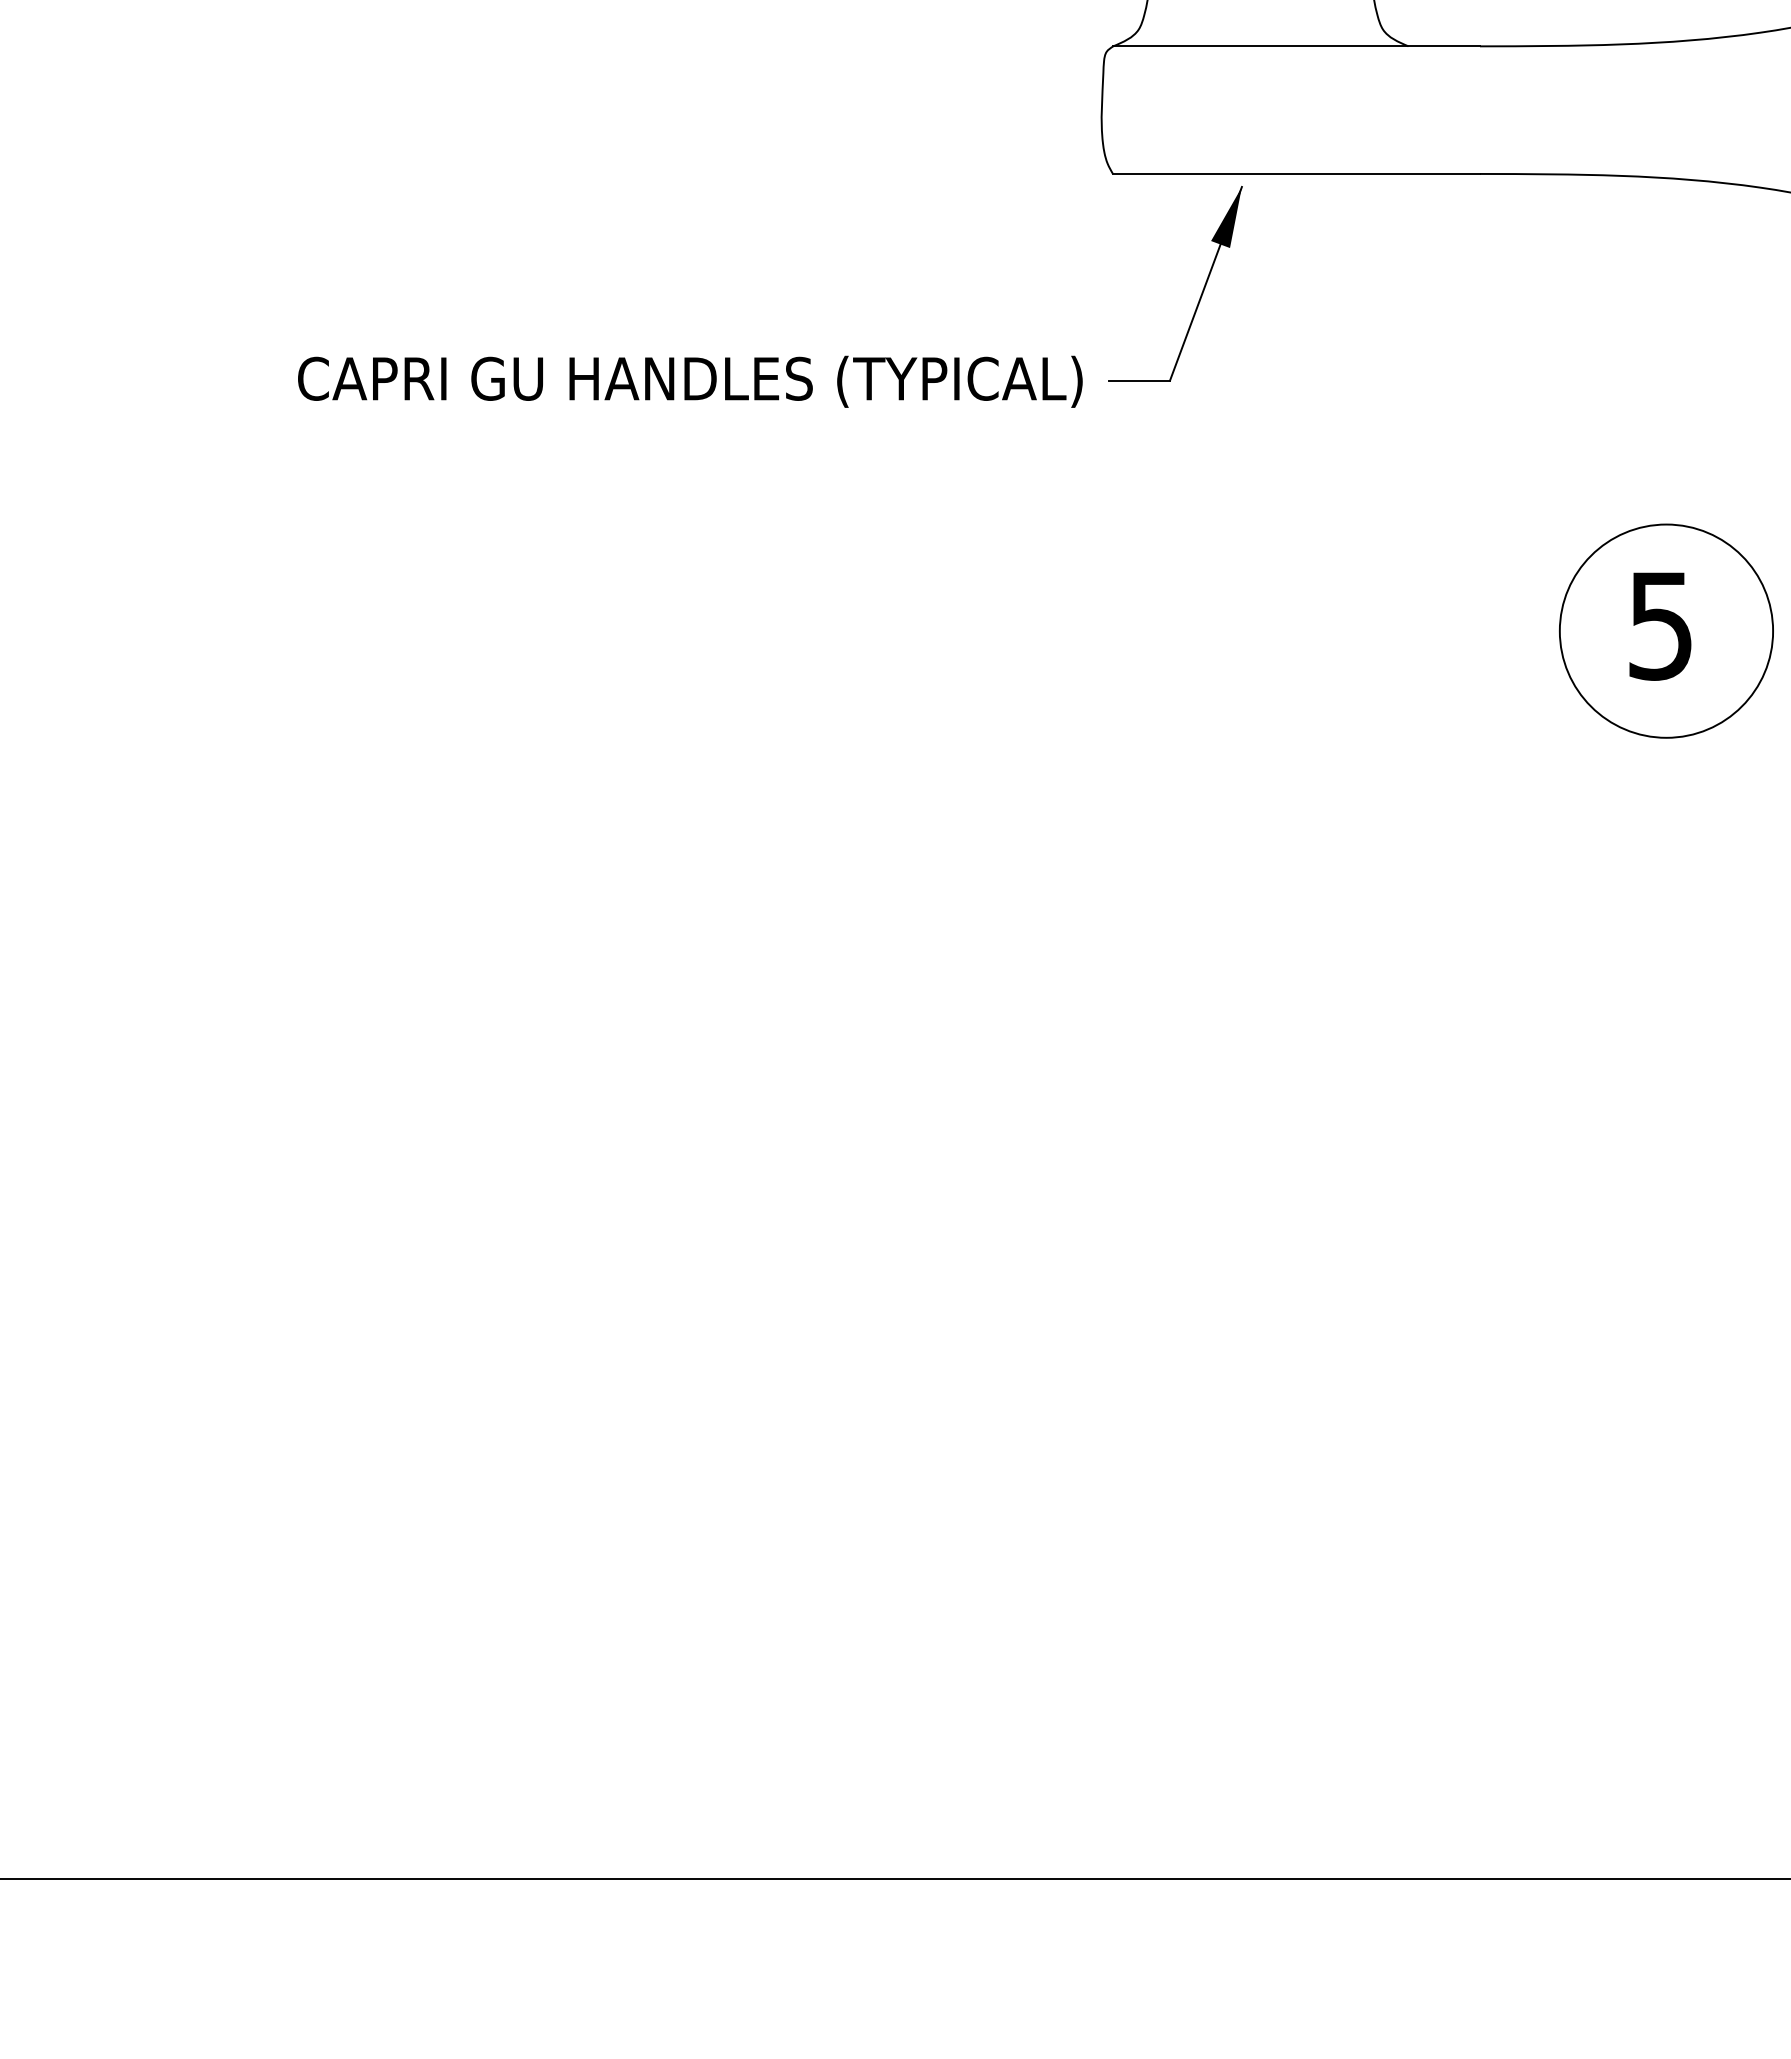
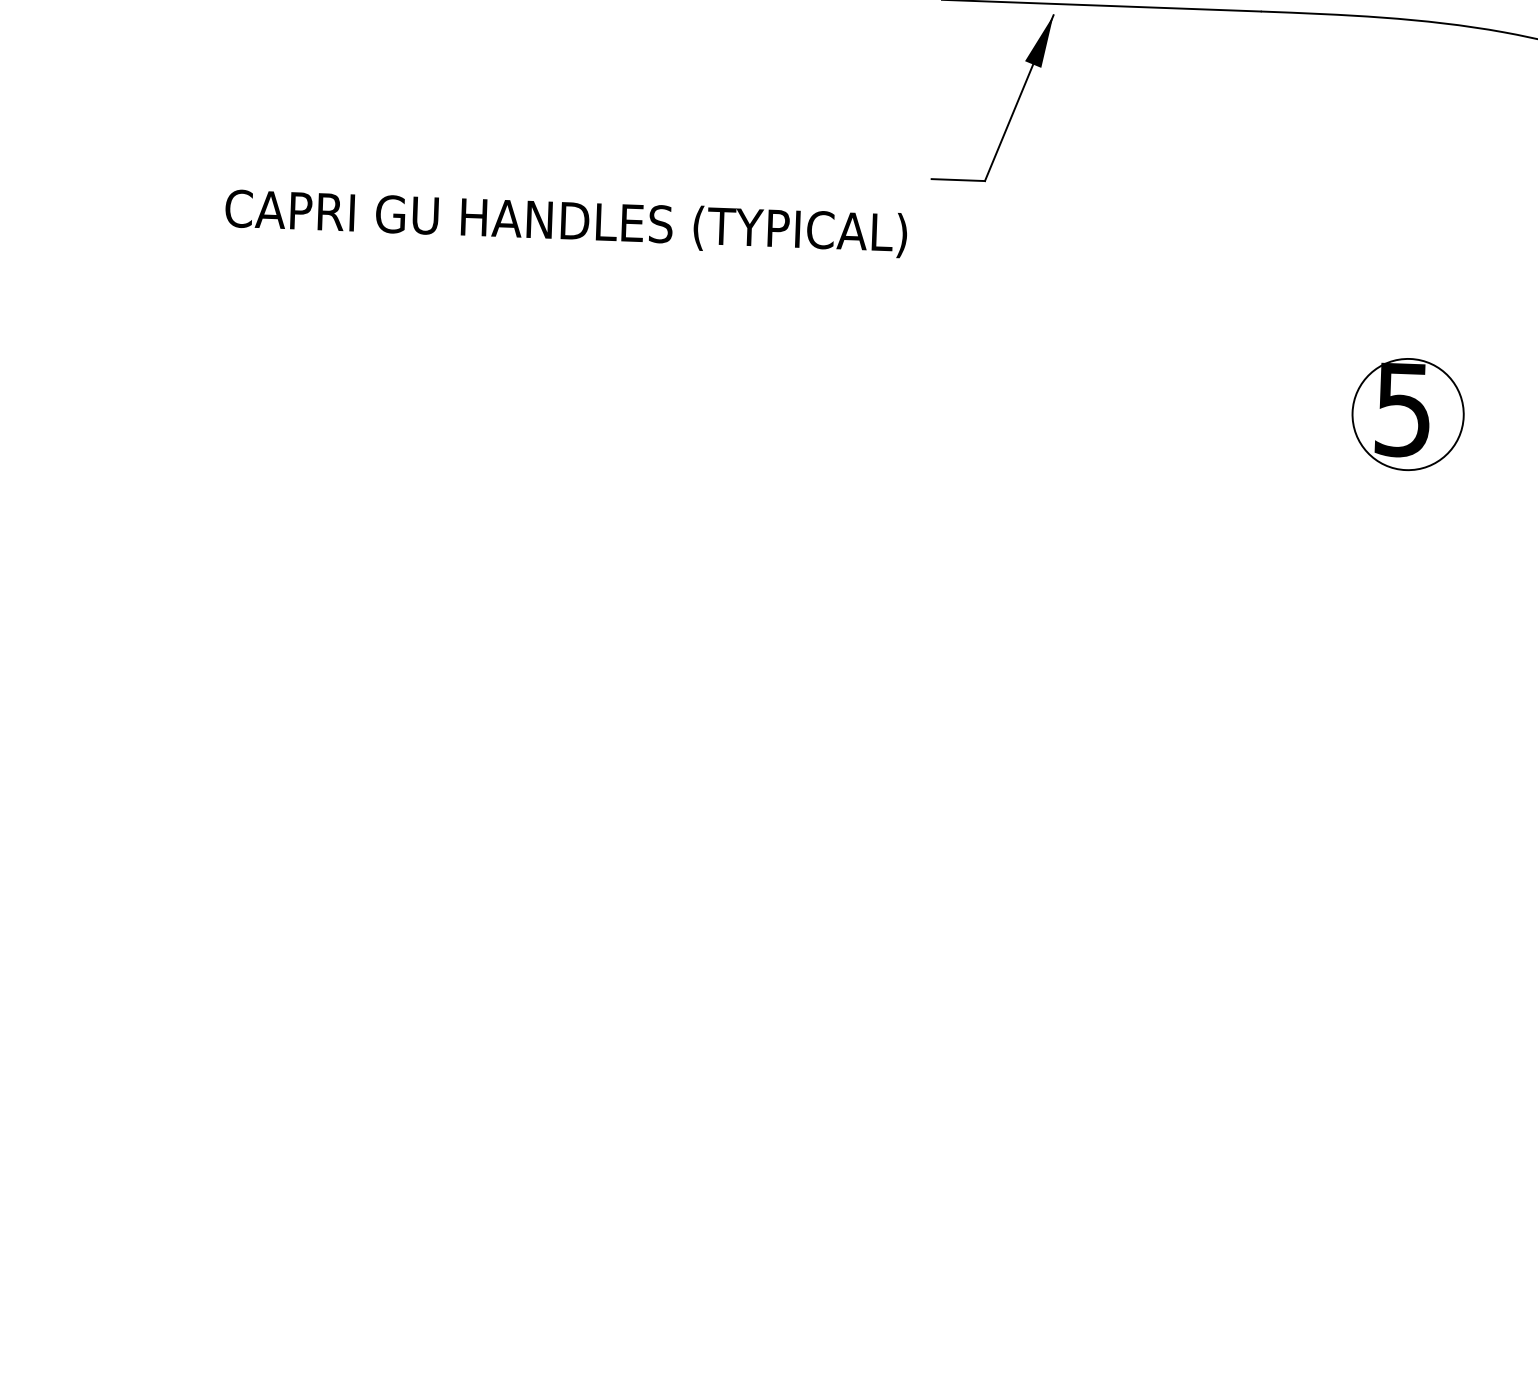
text: (690, 381) -> (566, 223), moved
circle: (1666, 630) -> (1408, 413), size x0.6

